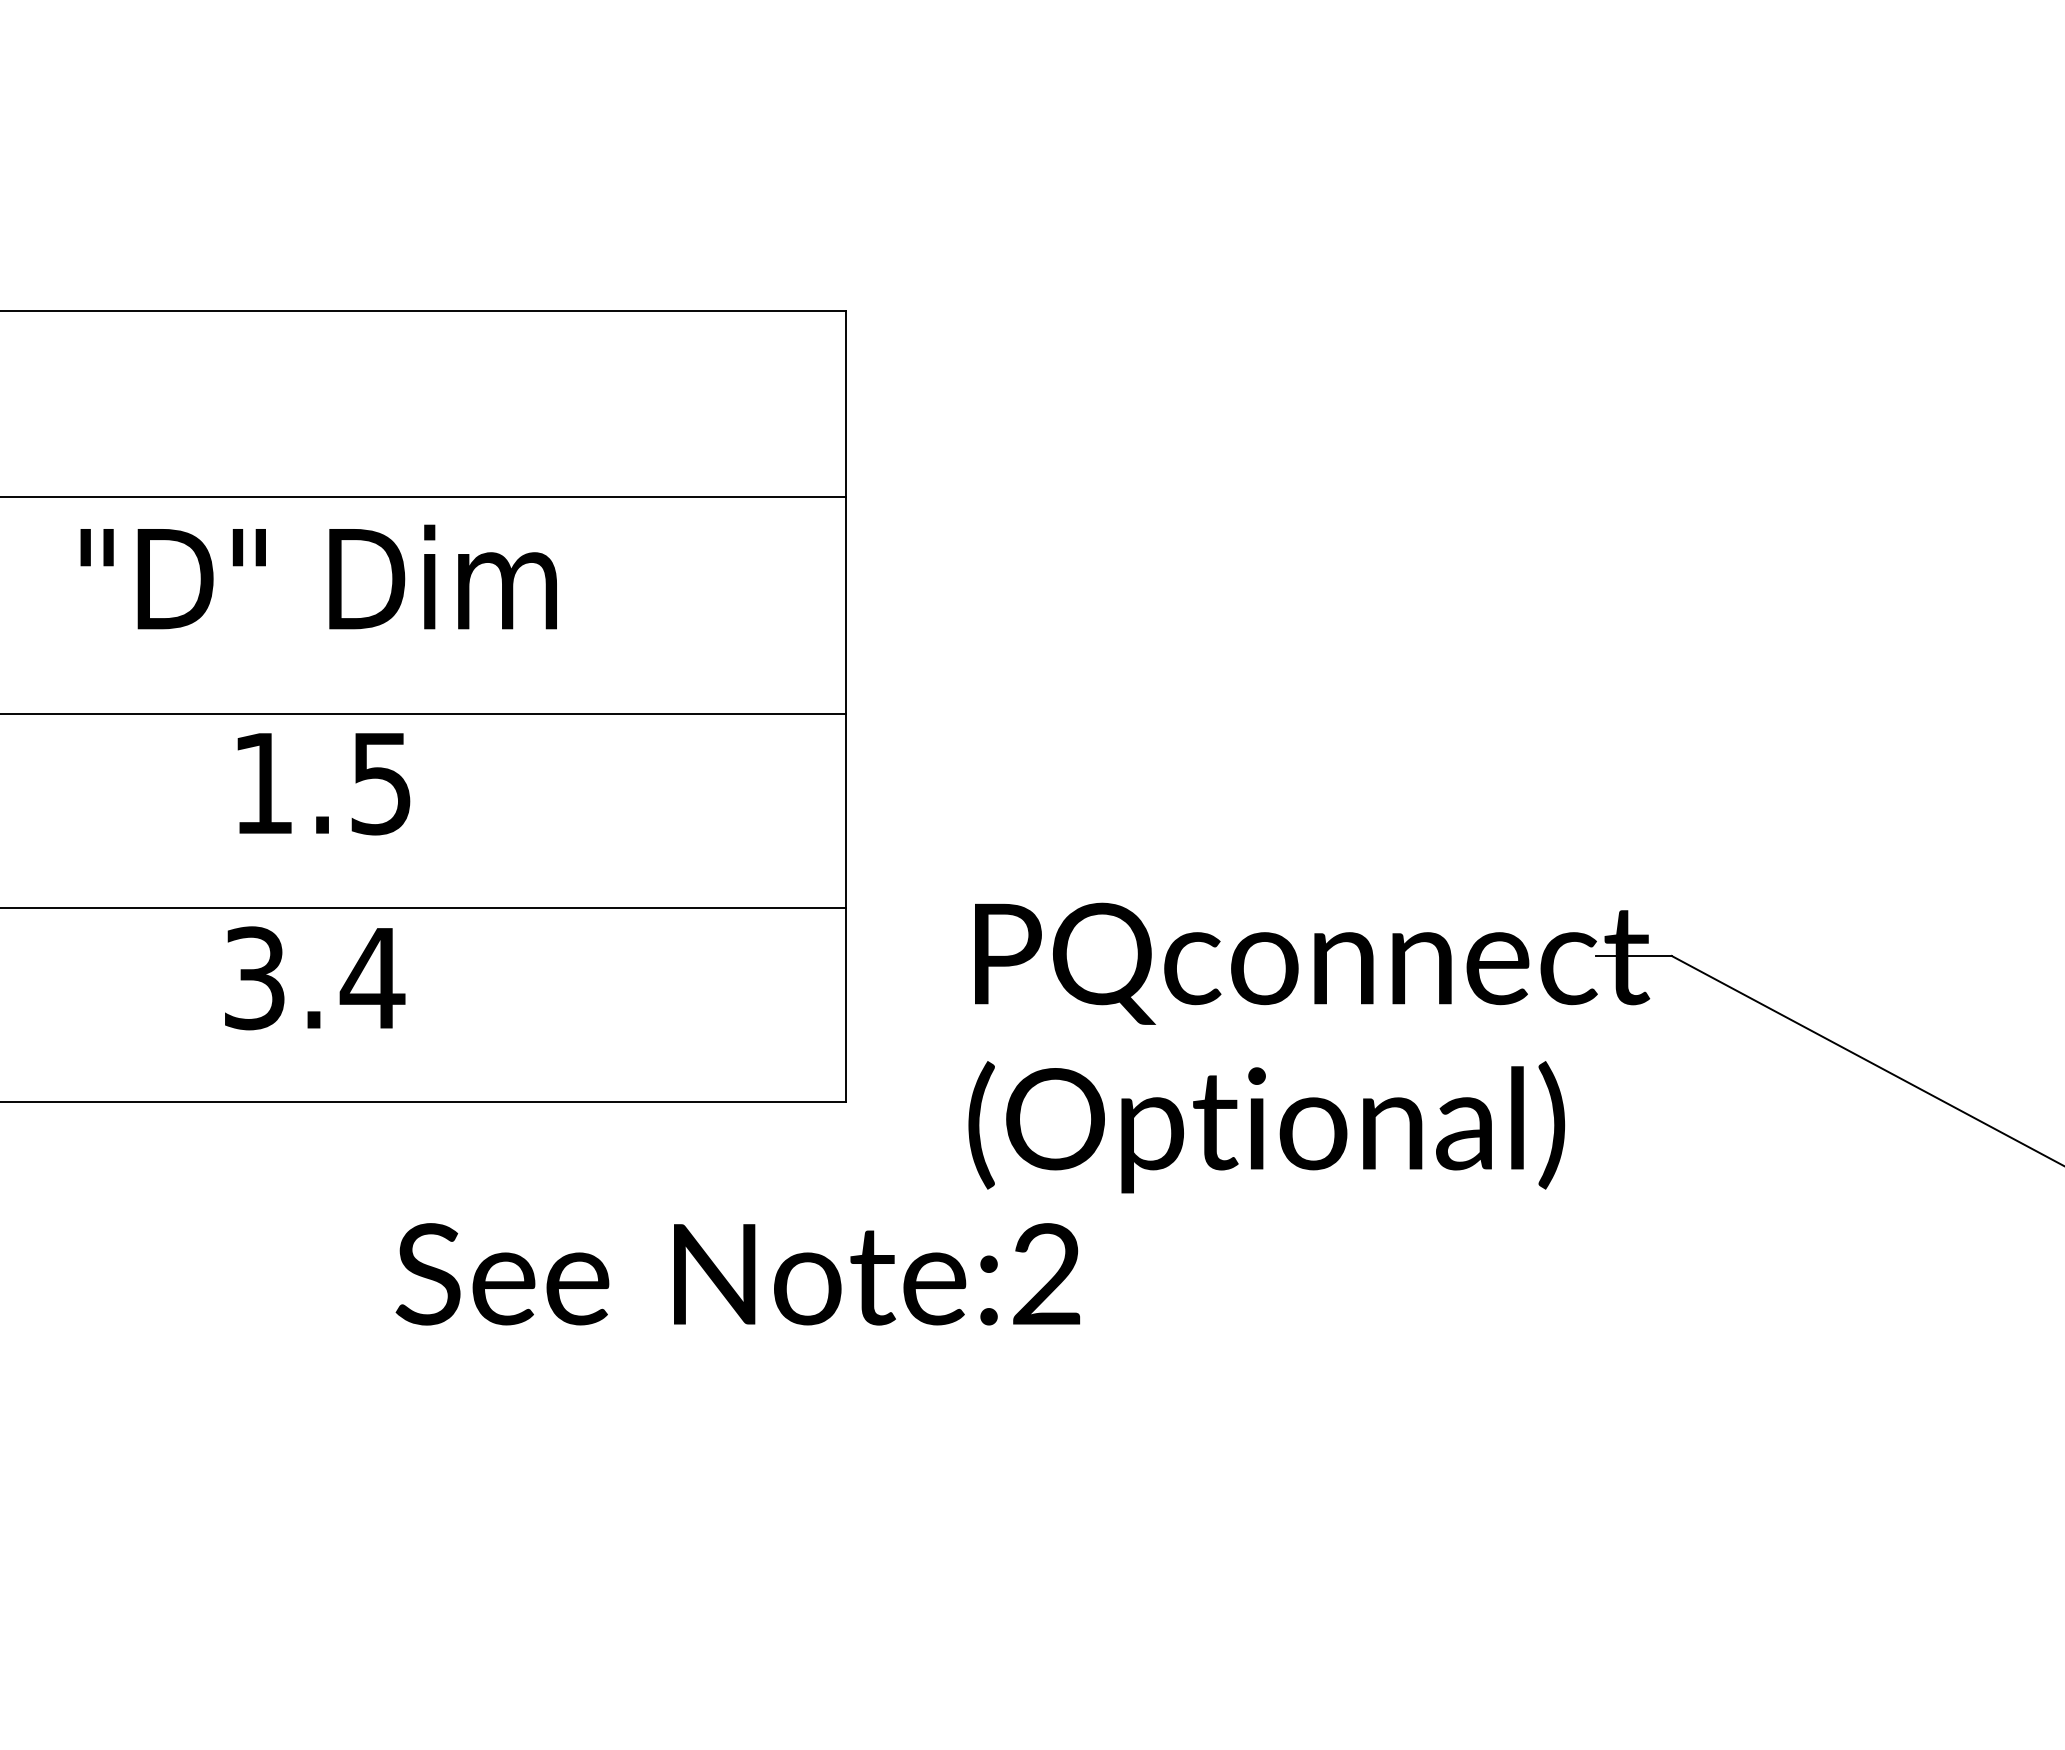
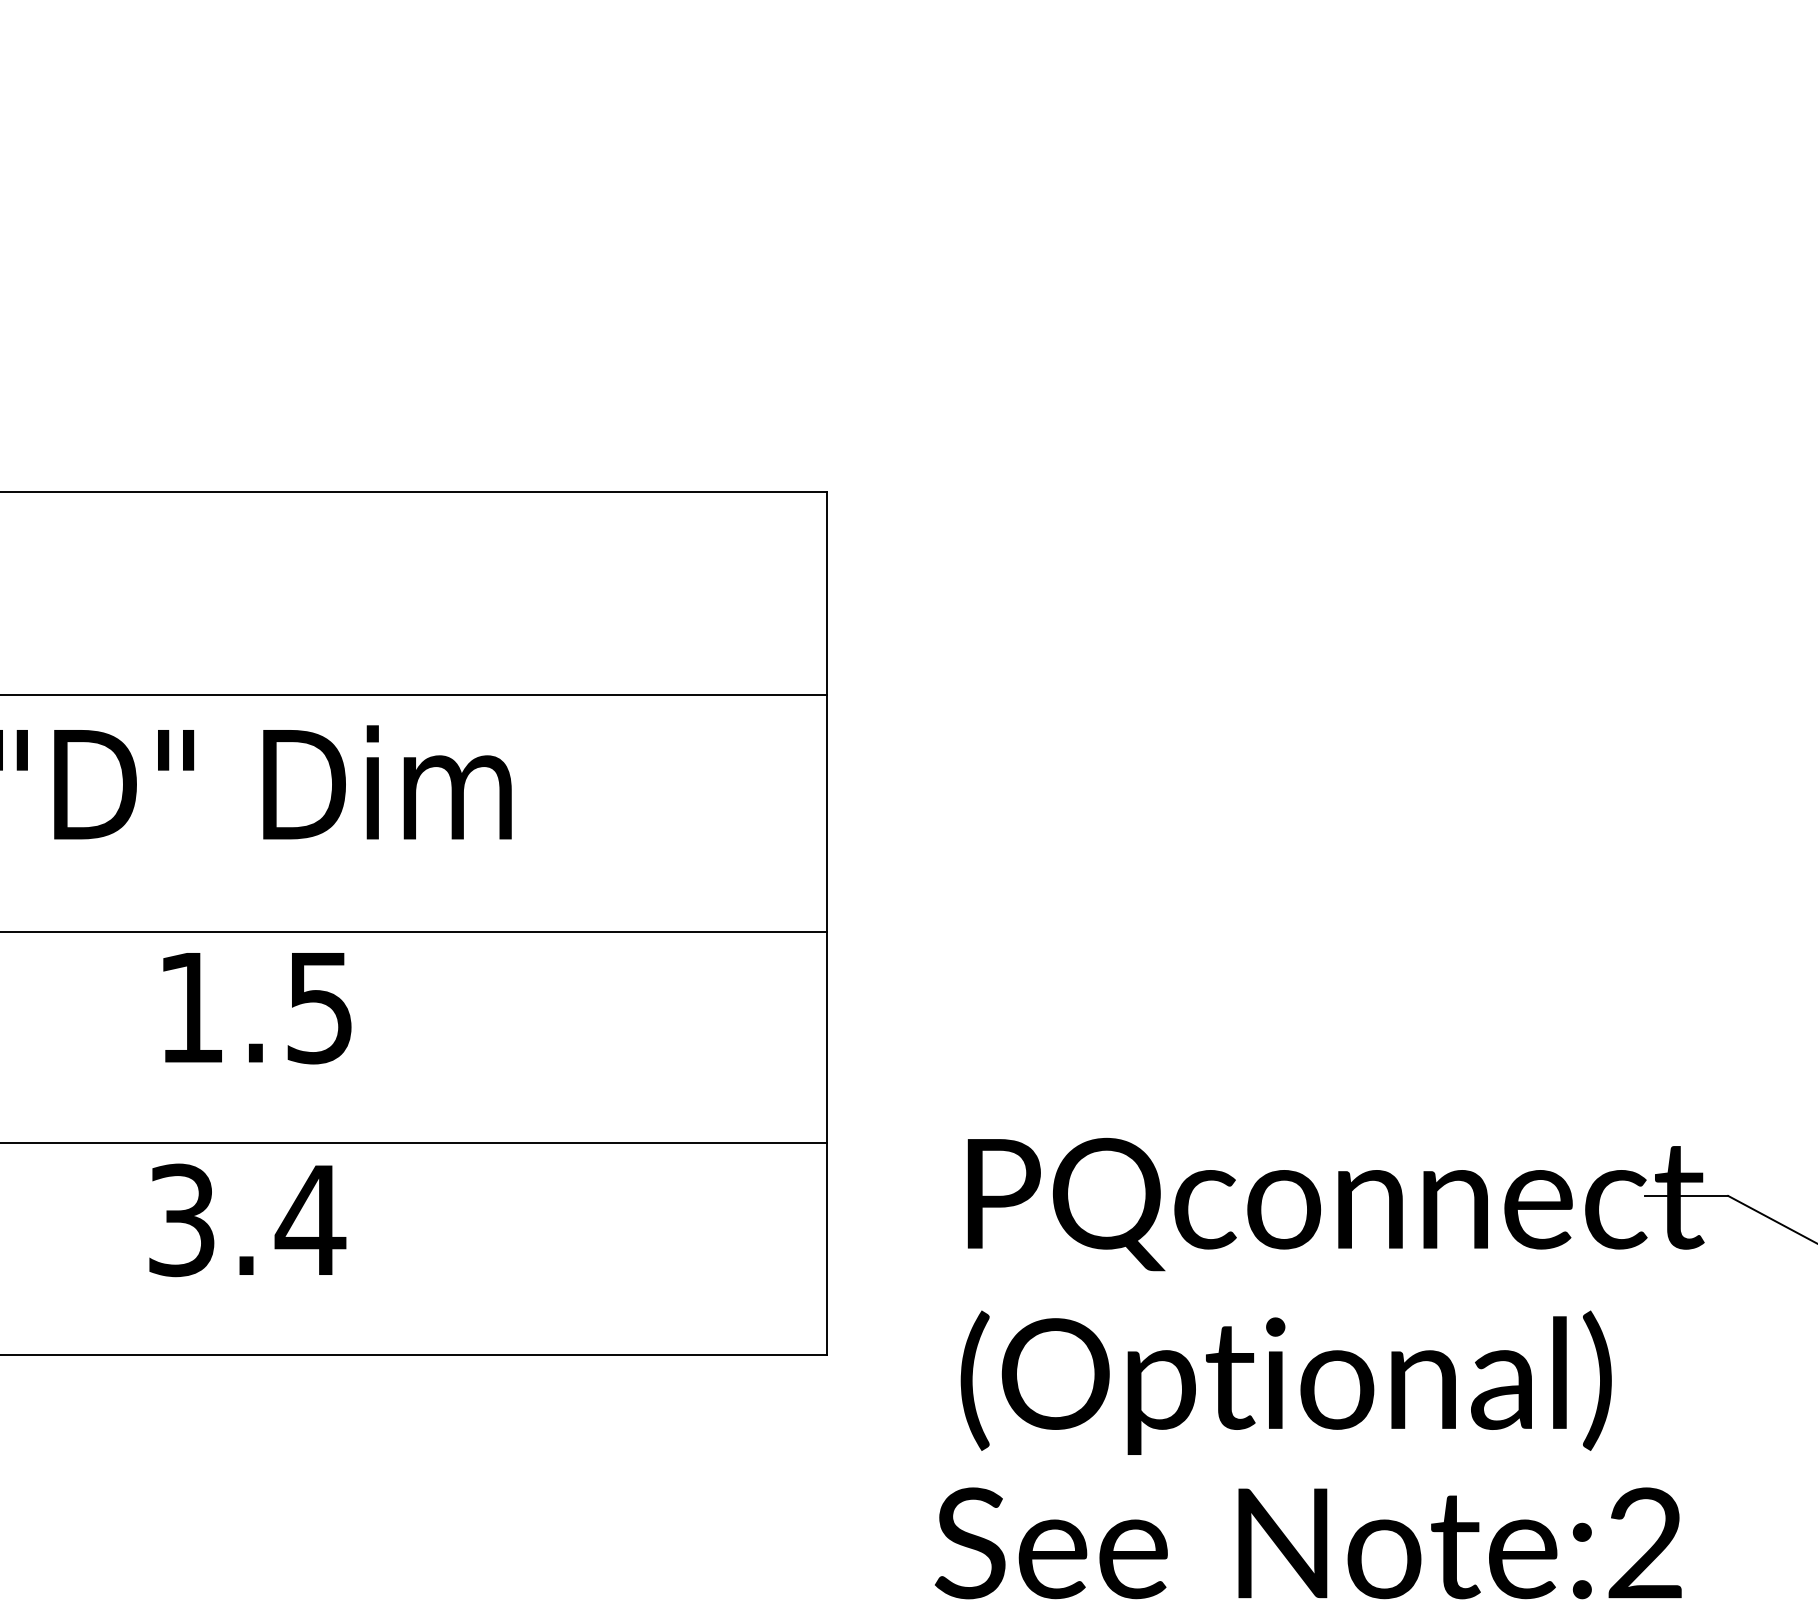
text: (737, 1274) -> (1307, 1543), moved

